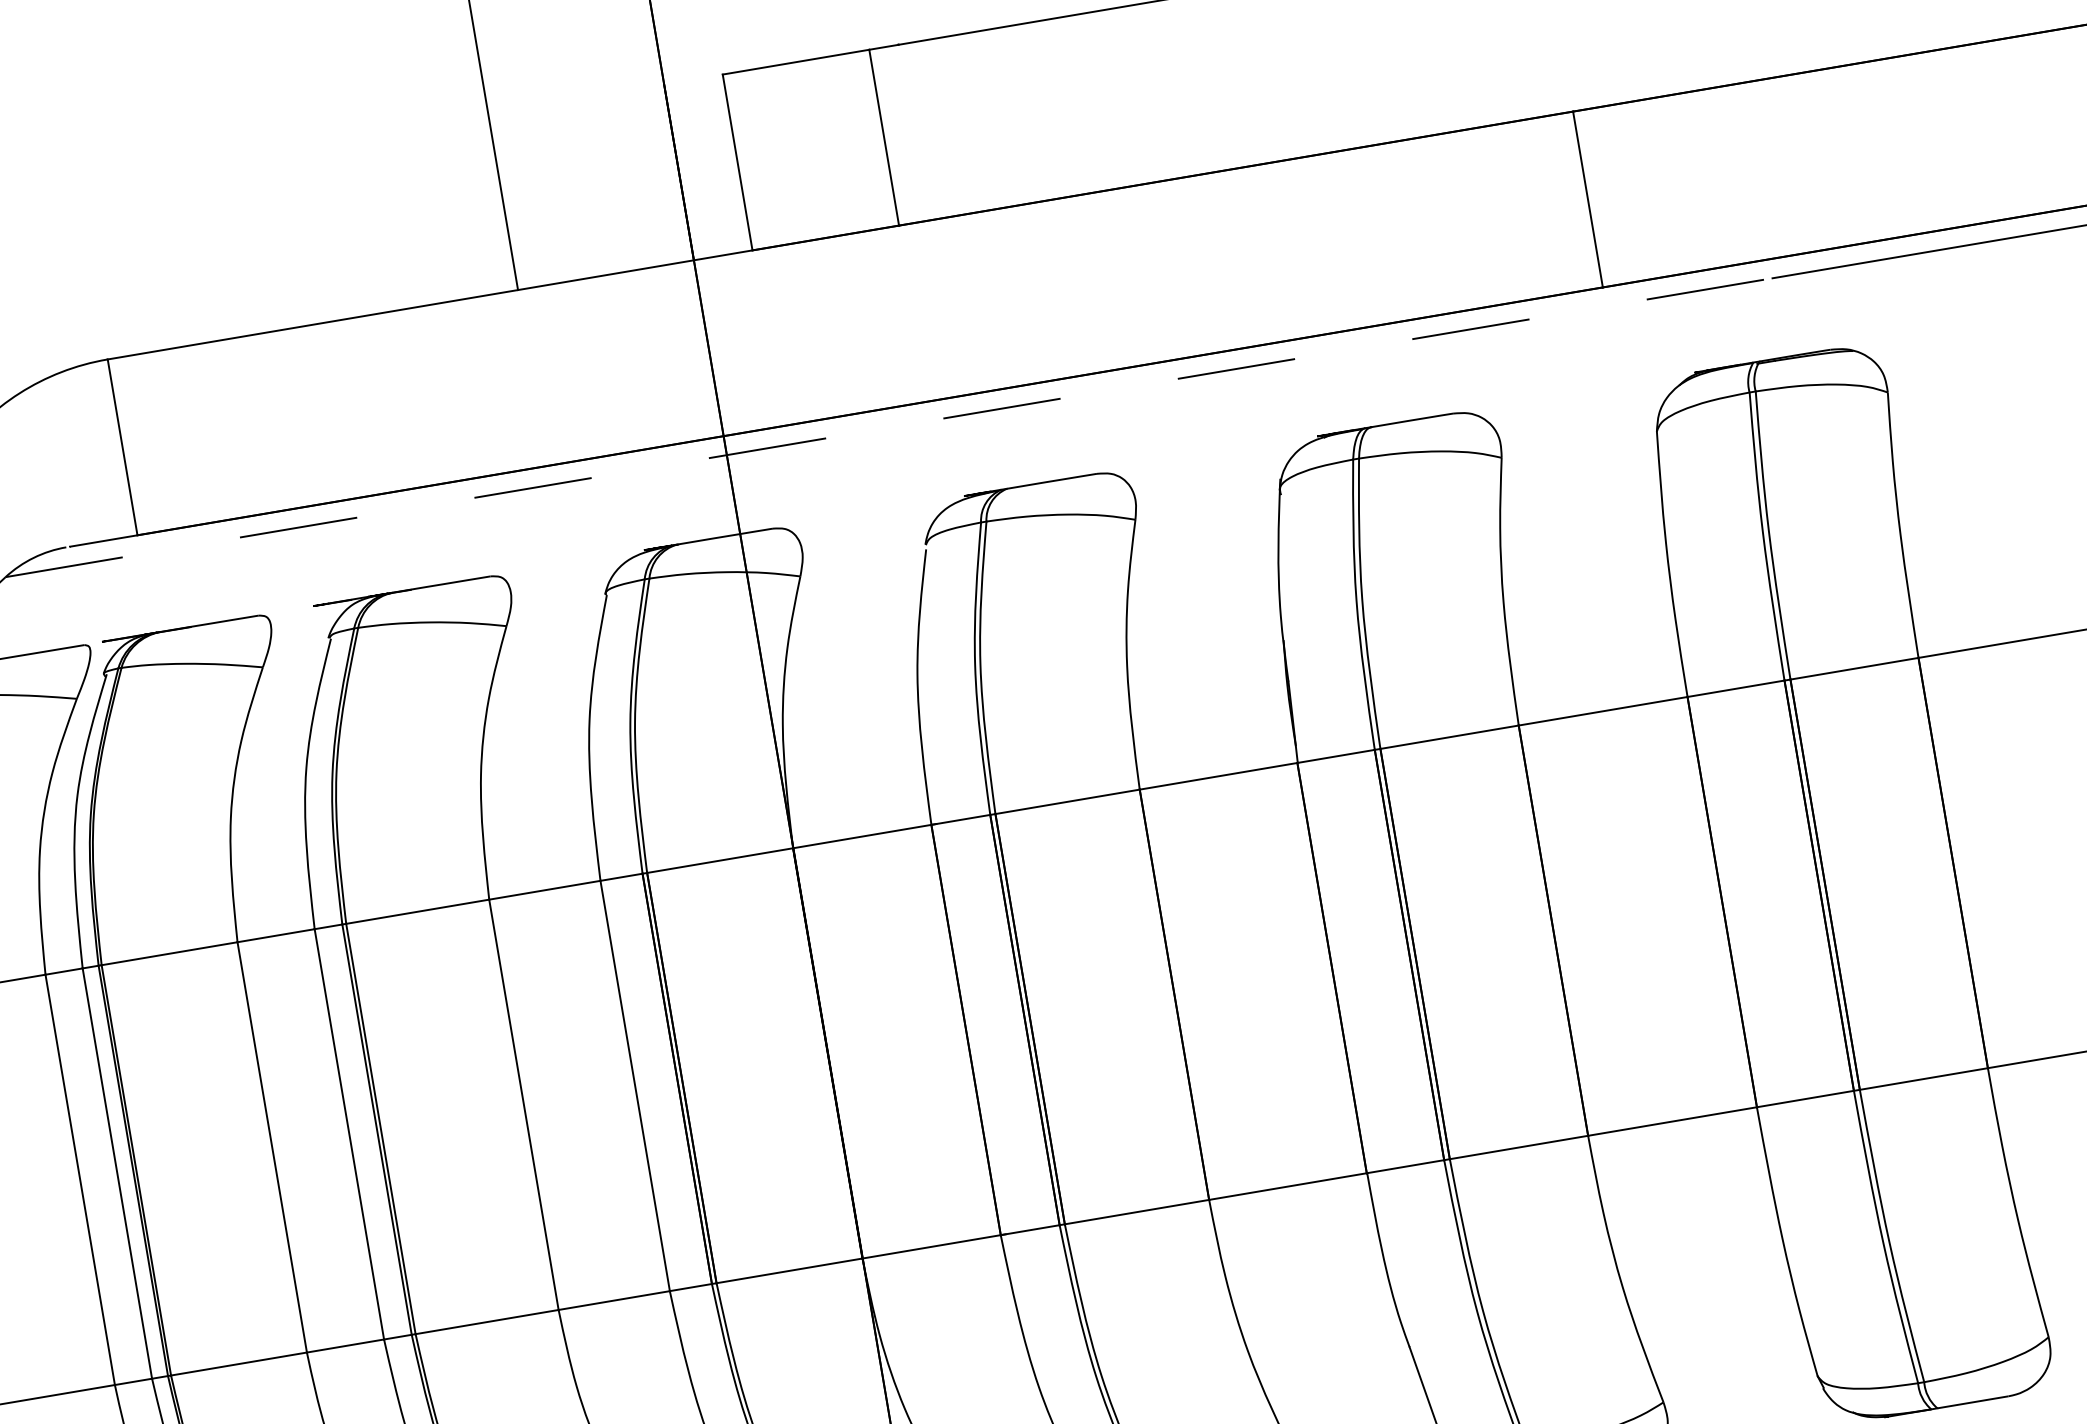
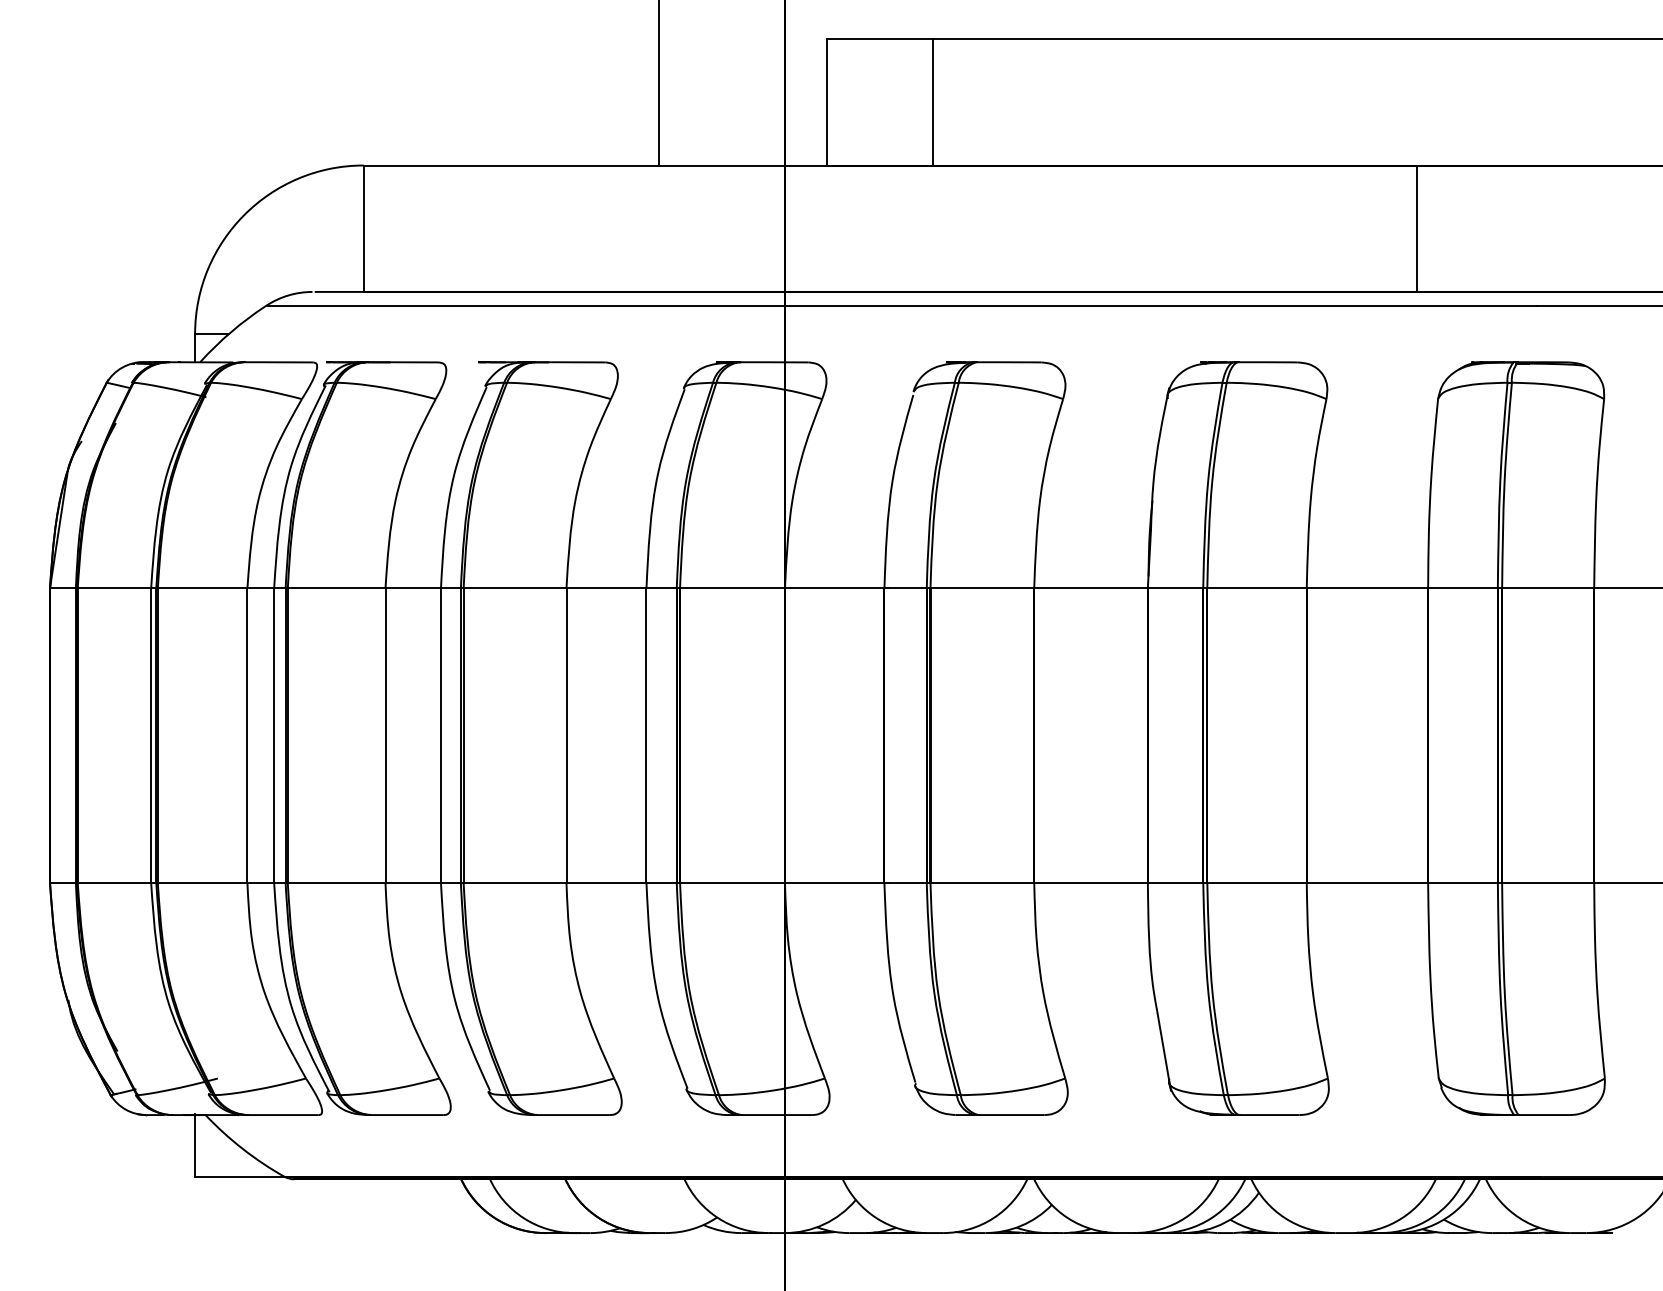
line: (890, 427) -> (902, 305), dashed -> solid

